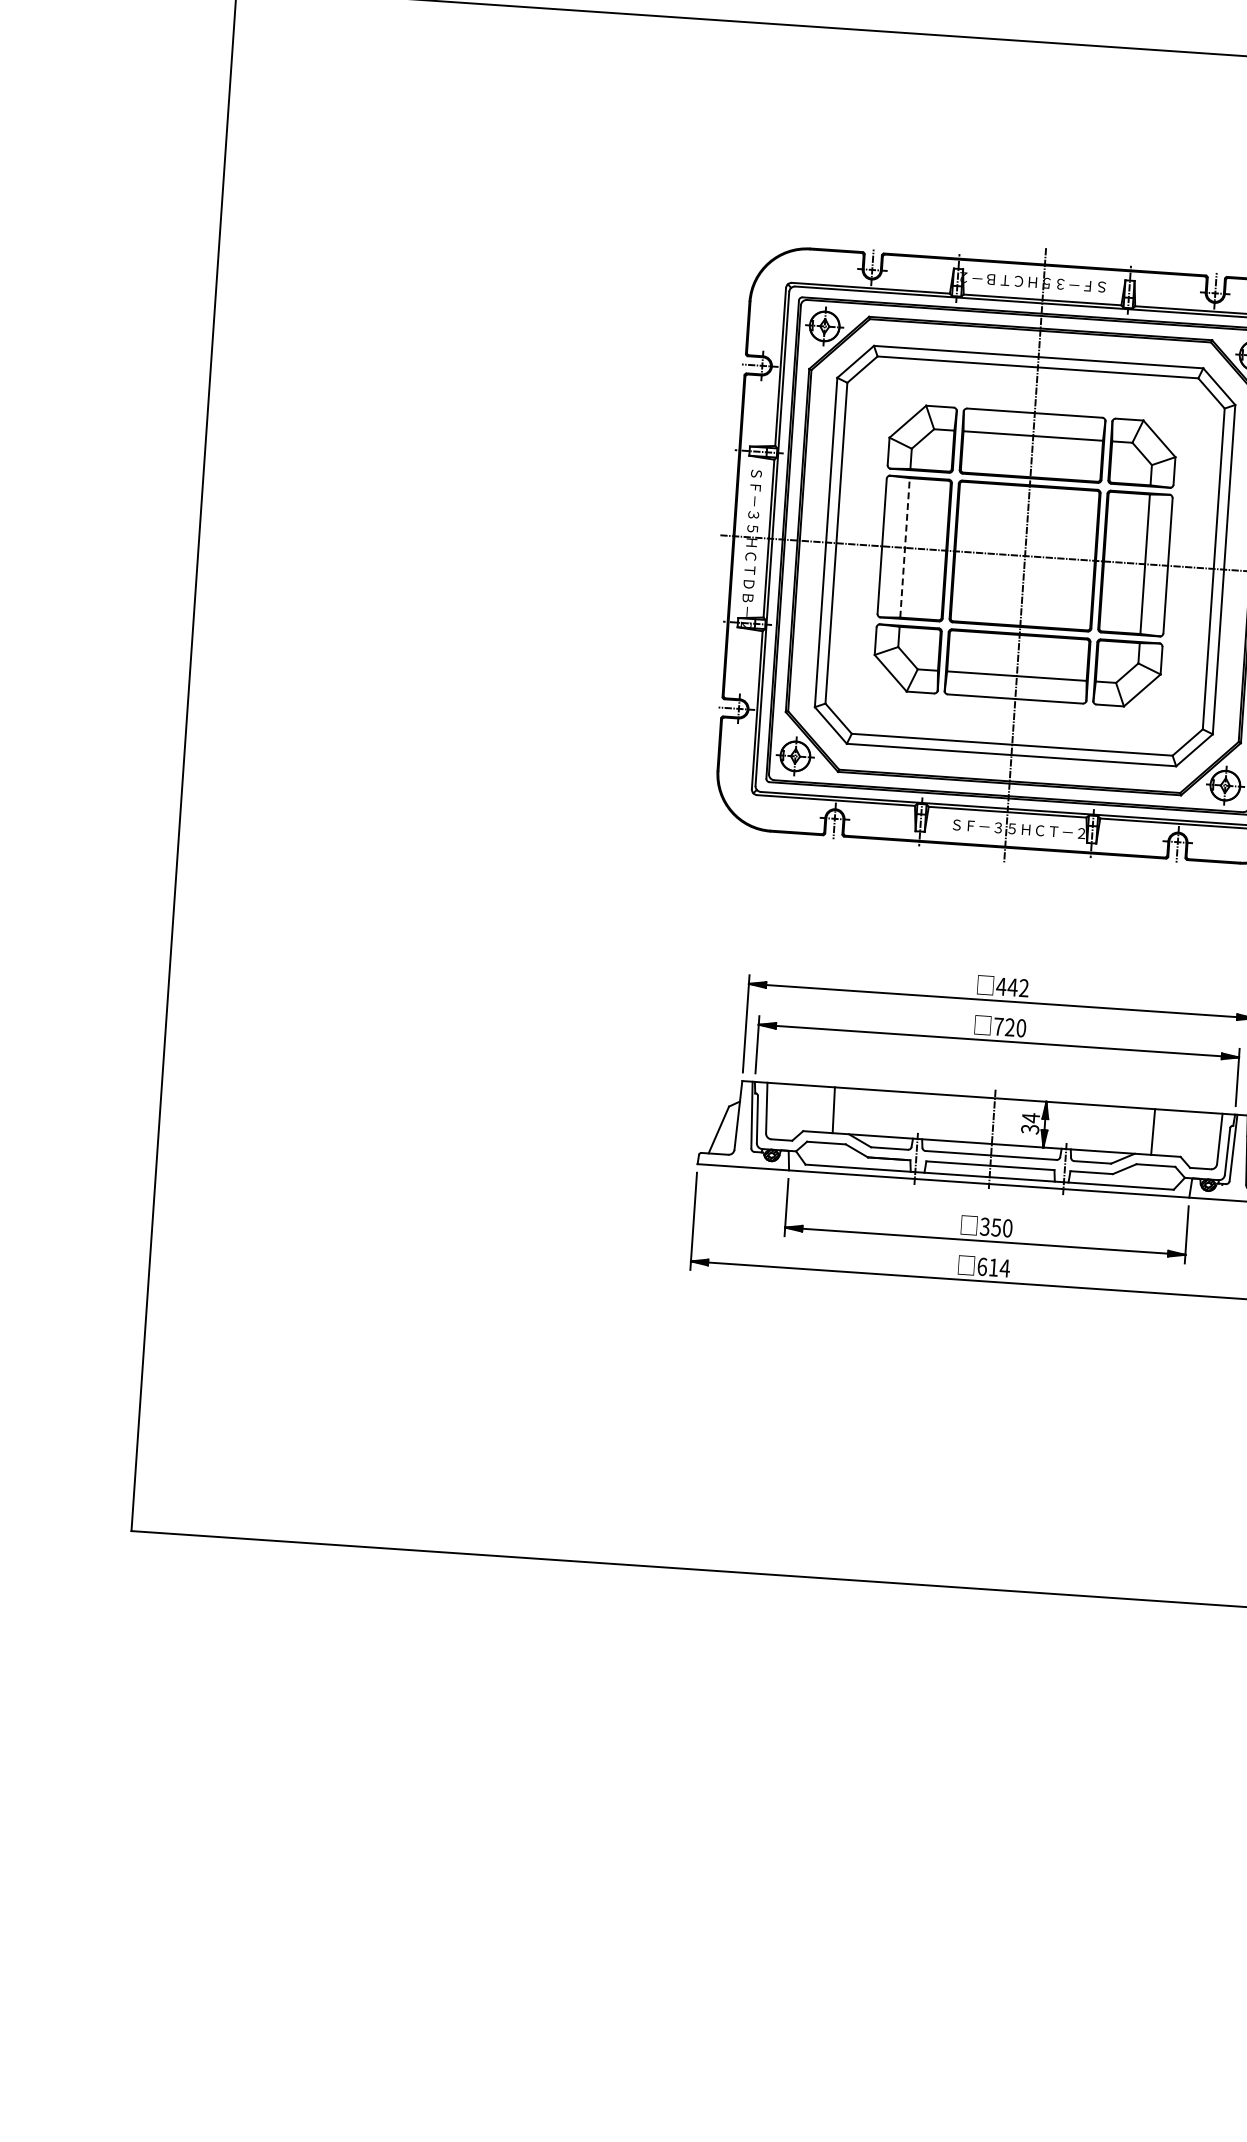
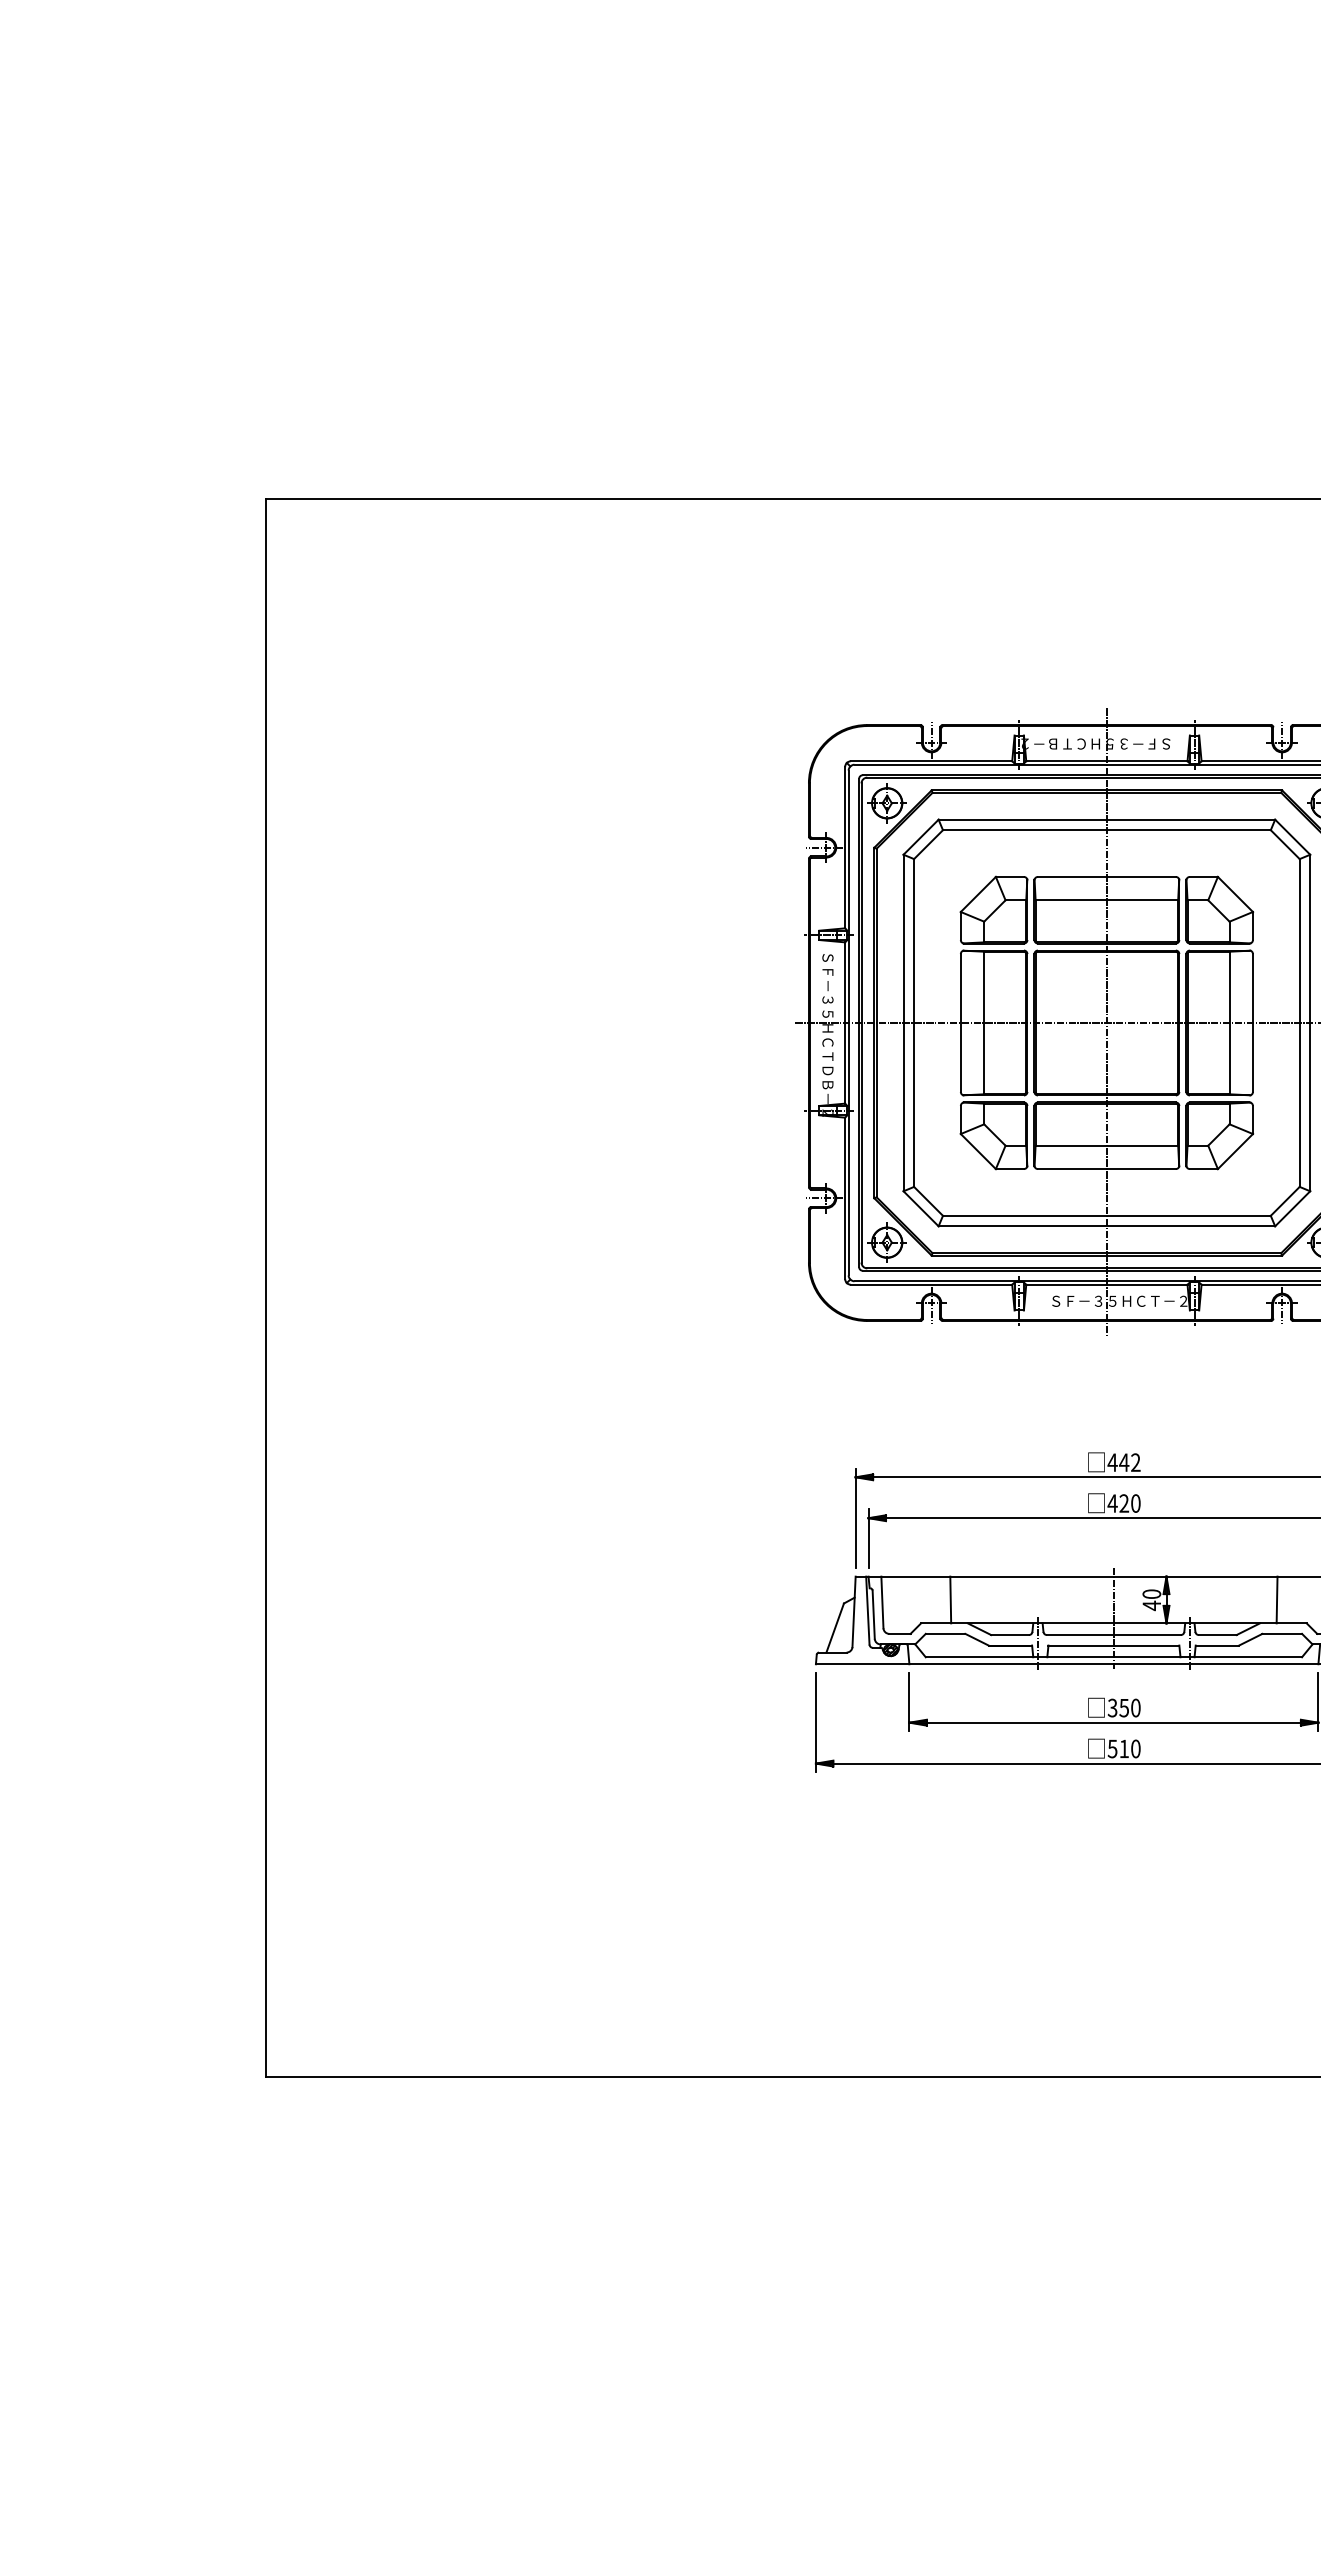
line: (905, 547) -> (984, 1022), dashed -> solid
text: (998, 1026) -> (1112, 1503), 720 -> 420
text: (1030, 1124) -> (1151, 1600), 34 -> 40
text: (992, 1267) -> (1123, 1748), 614 -> 510

